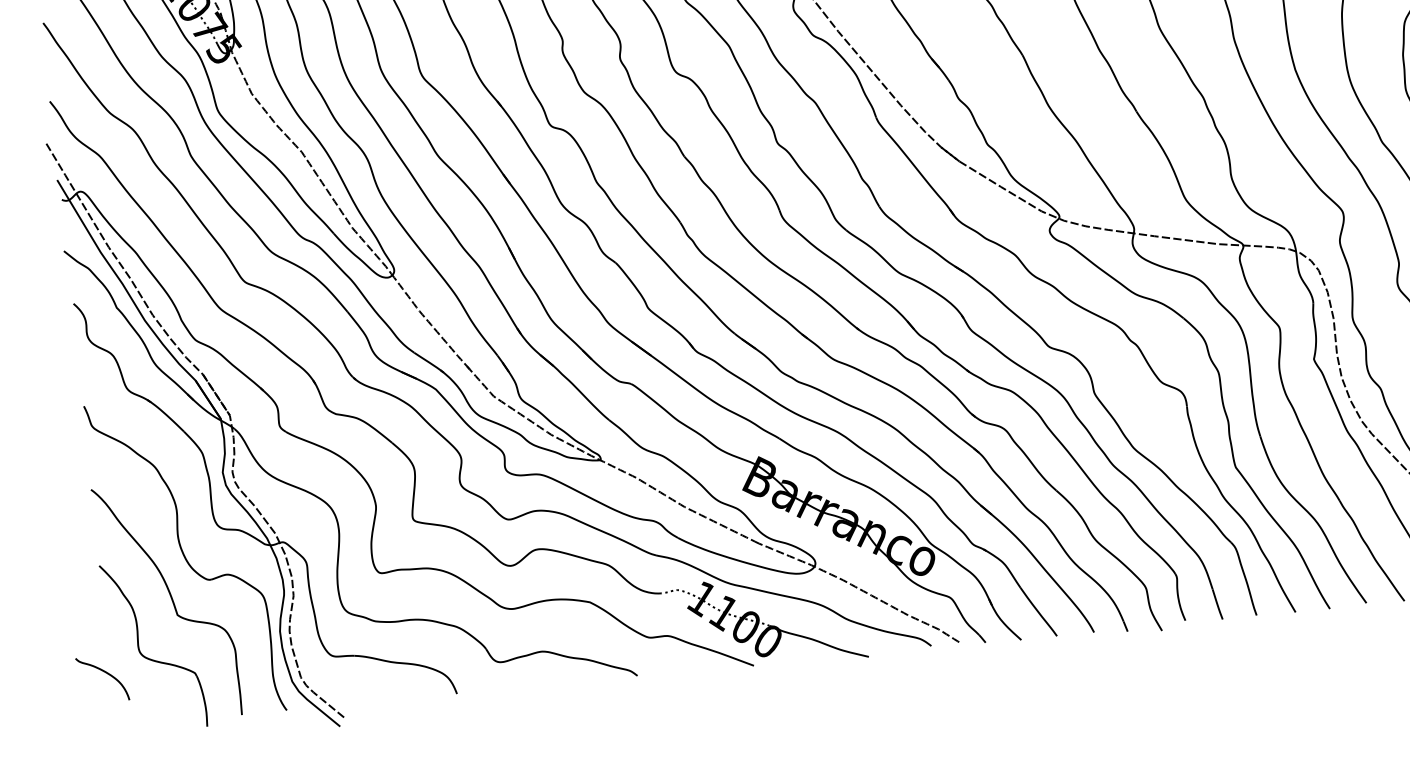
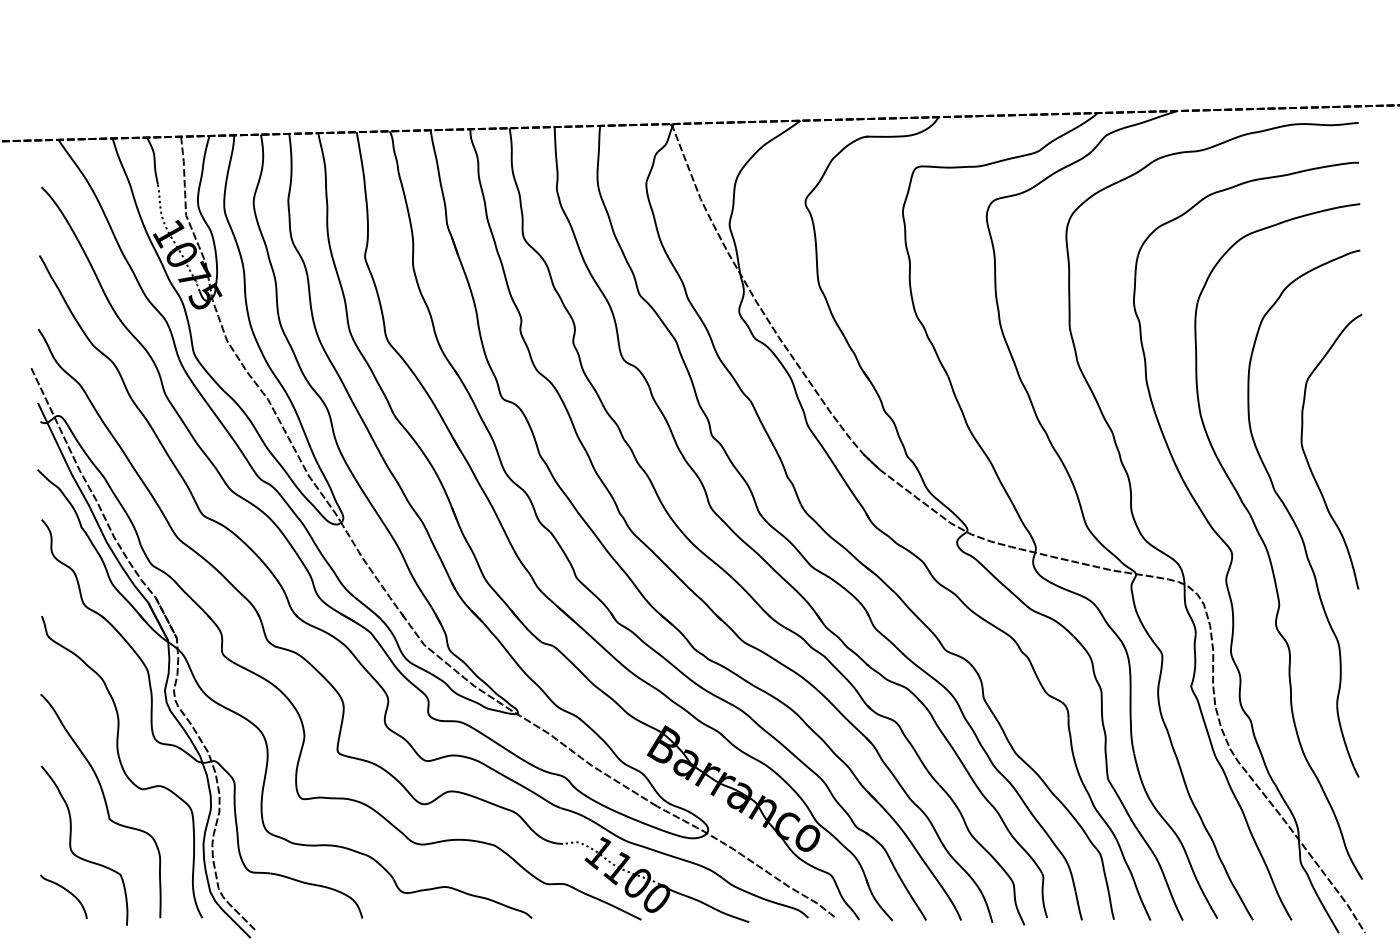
curve: (104, 673) -> (66, 891), moved

